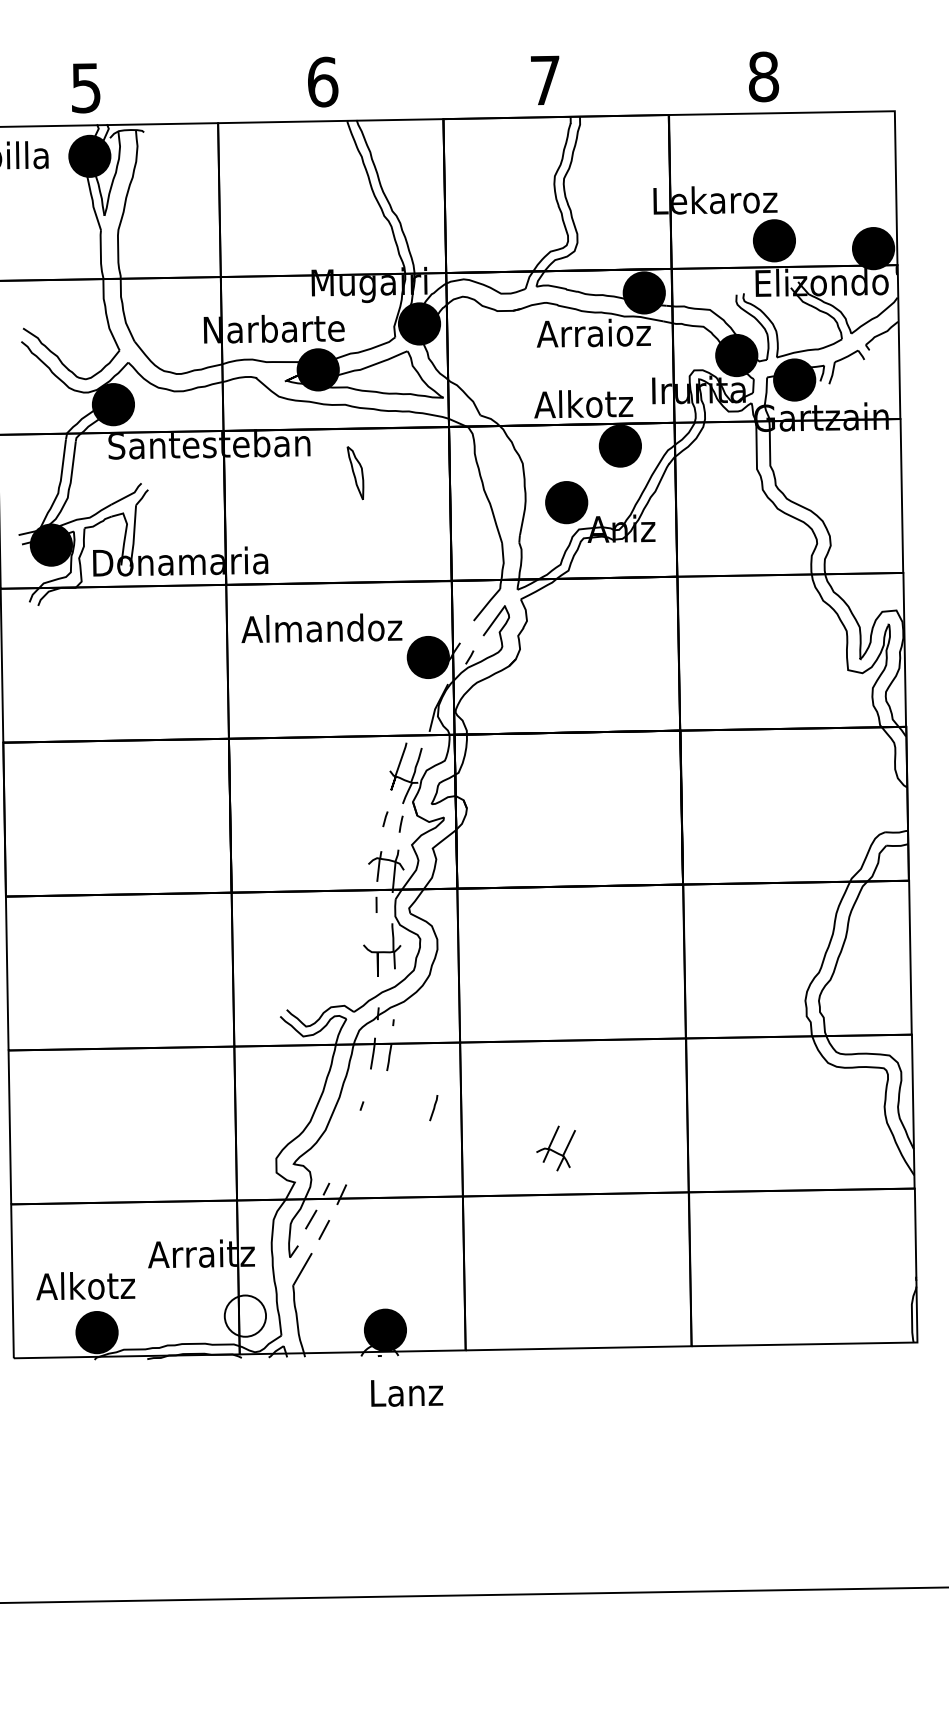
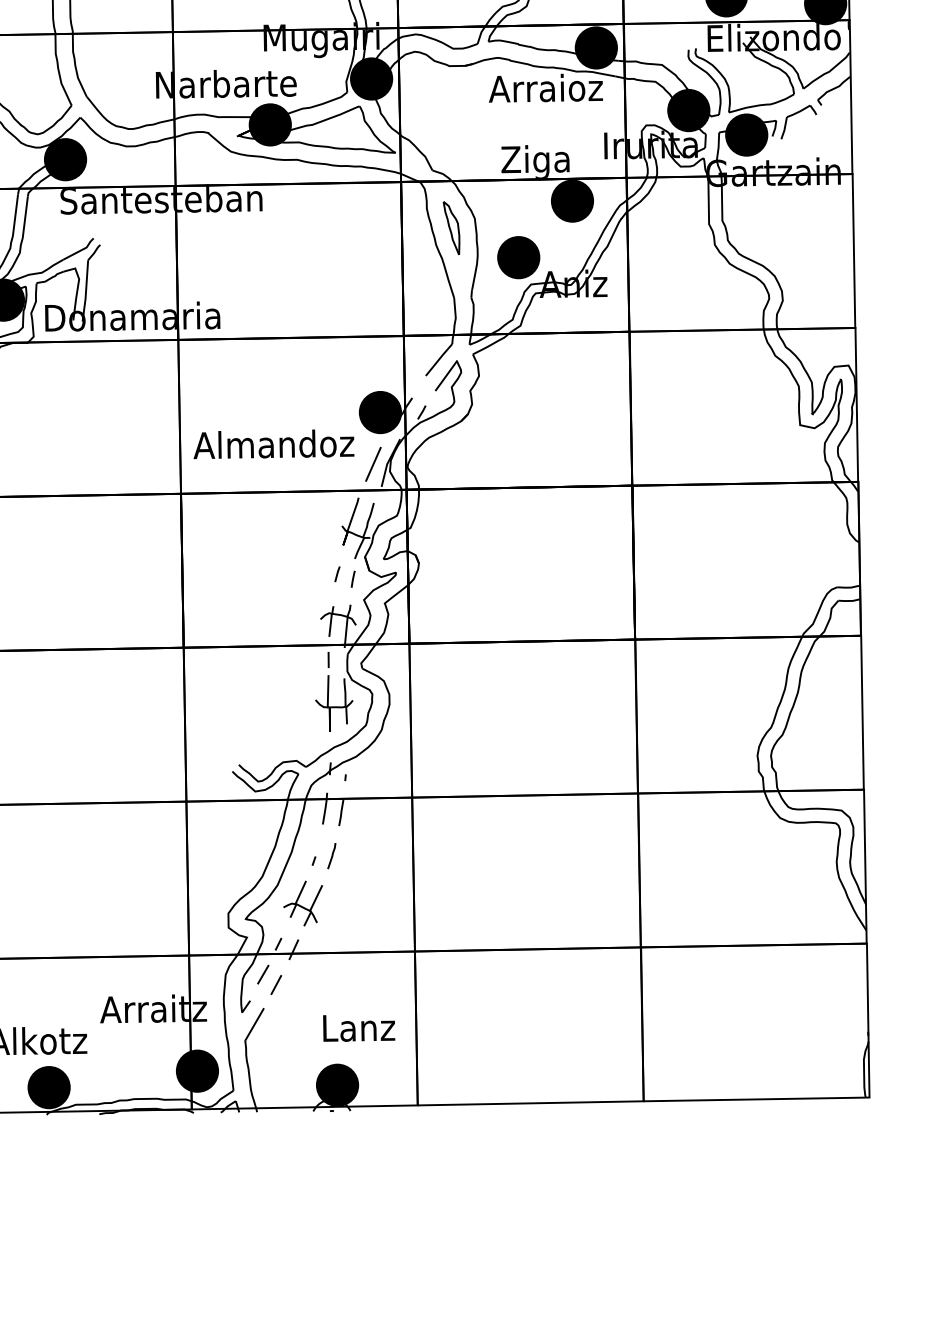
text: (583, 406) -> (535, 161), Alkotz -> Ziga
part: (355, 473) -> (451, 228), moved
text: (321, 627) -> (273, 443), moved
line: (421, 708) -> (373, 463), added
line: (375, 936) -> (327, 691), added
line: (433, 1108) -> (331, 856), moved
part: (555, 1148) -> (302, 903), moved
fill: (245, 1315) -> (197, 1070), added
text: (407, 1393) -> (359, 1028), moved

